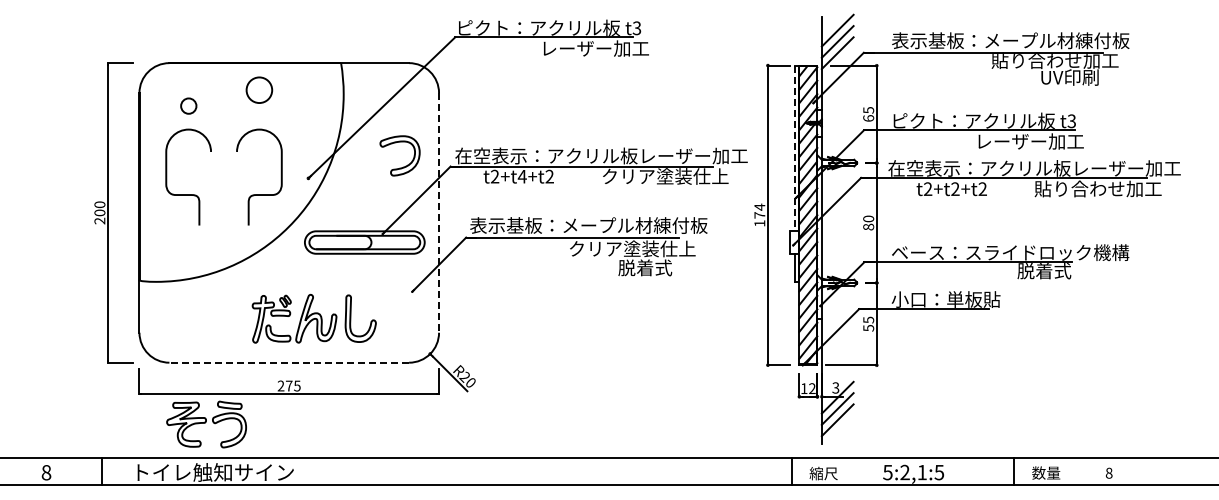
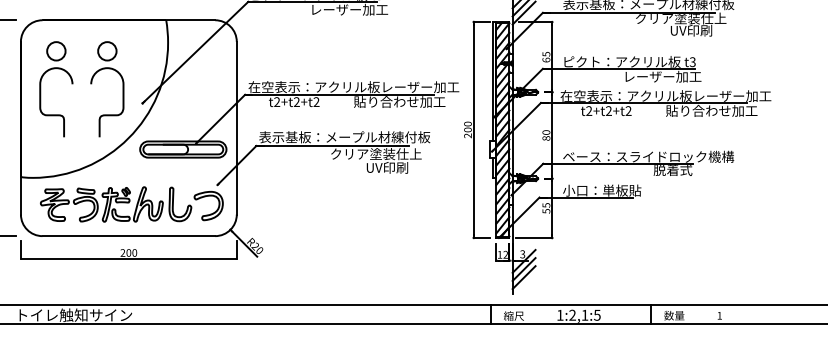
text: (1054, 60) -> (680, 18), 貼り合わせ加工 -> クリア塗装仕上
part: (259, 89) -> (107, 50), moved
part: (188, 105) -> (56, 50), size x1.67
line: (794, 148) -> (492, 81), dashed -> solid
part: (405, 165) -> (212, 212), moved
text: (521, 176) -> (296, 101), t2+t4+t2 -> t2+t2+t2
text: (664, 176) -> (399, 101), クリア塗装仕上 -> 貼り合わせ加工
line: (439, 212) -> (237, 127), dashed -> solid
text: (759, 214) -> (467, 129), 174 -> 200
text: (647, 267) -> (387, 167), 脱着式 -> UV印刷
line: (289, 362) -> (129, 235), dashed -> solid
text: (293, 385) -> (131, 252), 275 -> 200
part: (206, 424) -> (69, 205), moved
text: (887, 472) -> (559, 315), 5:2,1:5 -> 1:2,1:5
text: (1109, 472) -> (719, 315), 8 -> 1

